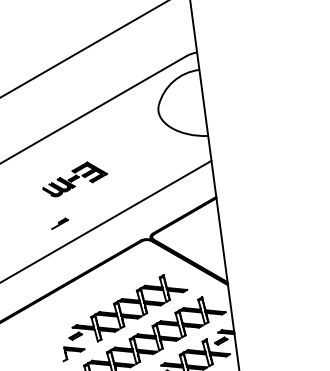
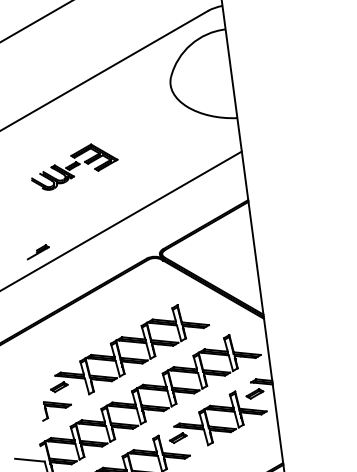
part: (74, 179) -> (73, 167), moved
part: (59, 223) -> (37, 251), moved

